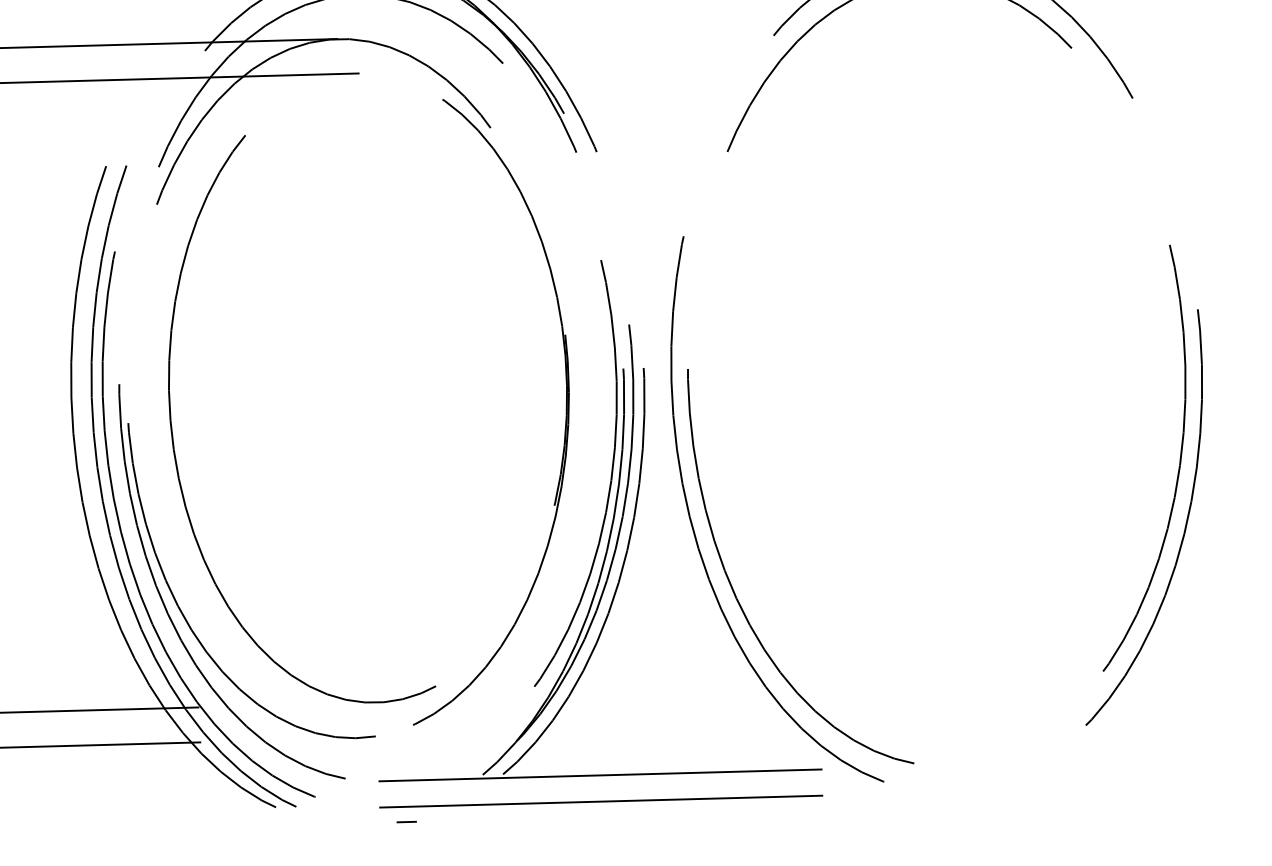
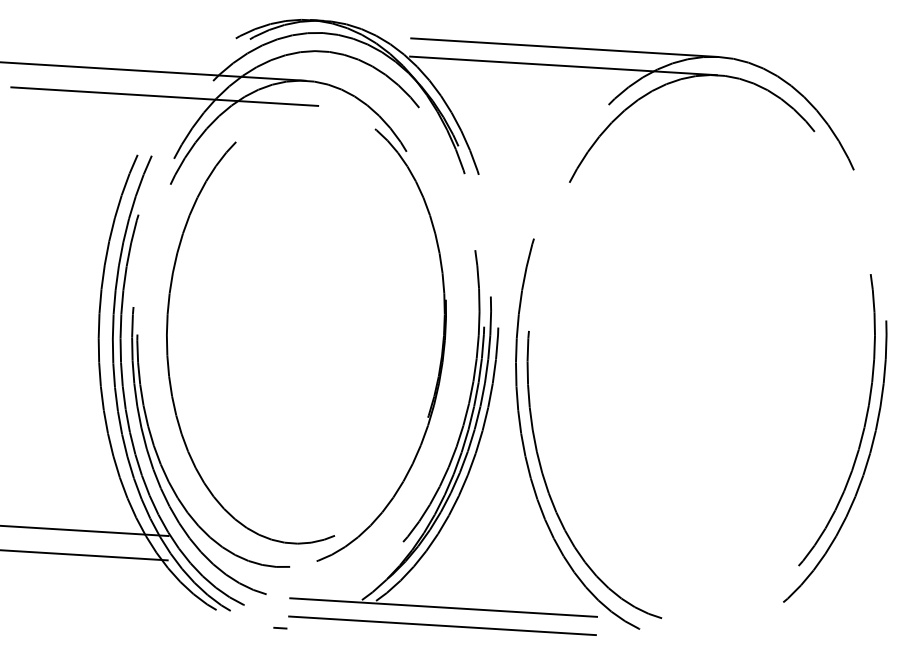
line: (406, 821) -> (280, 627), moved

